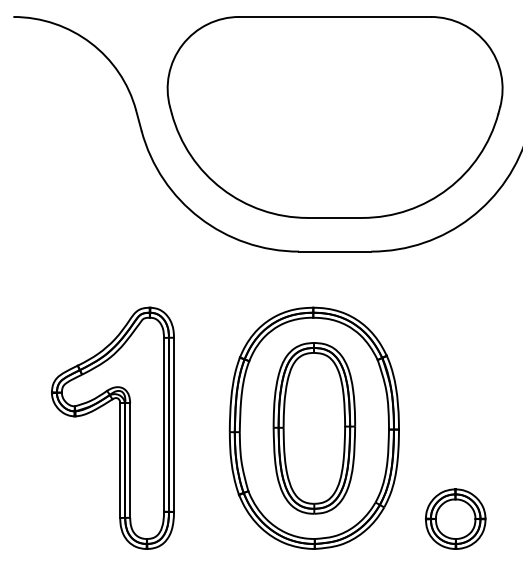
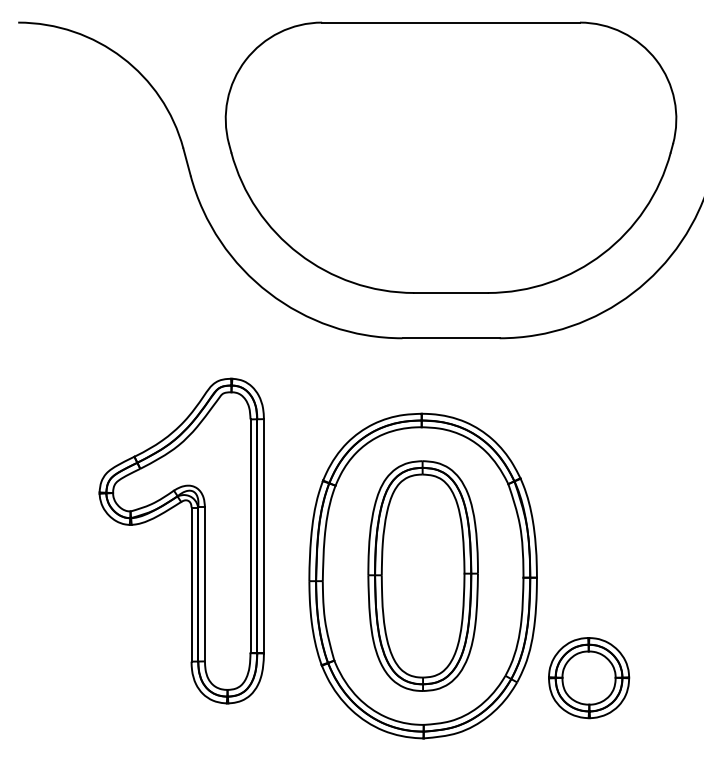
part: (119, 427) -> (190, 539), moved
part: (455, 518) -> (588, 677), moved

